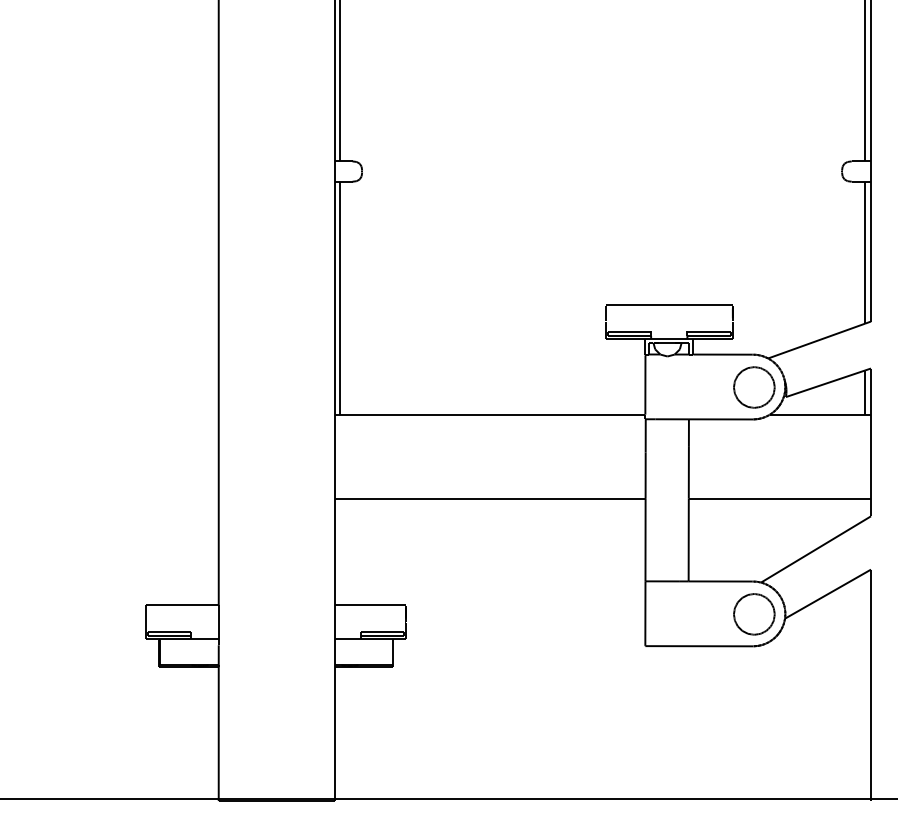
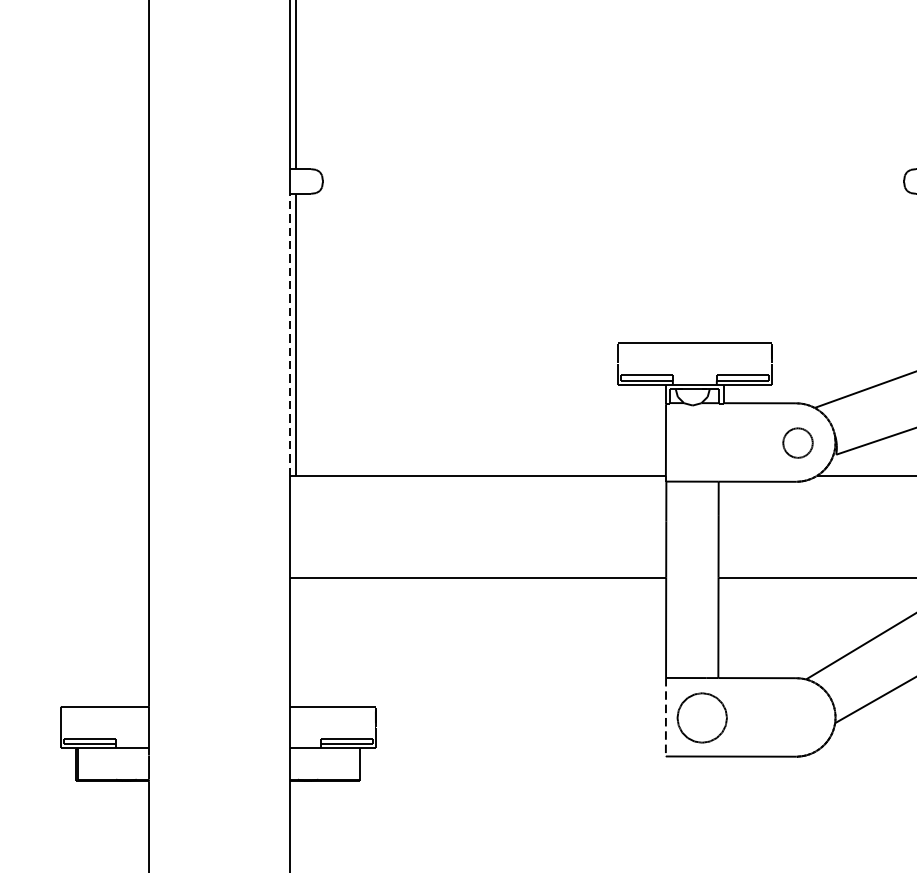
line: (335, 297) -> (290, 334), solid -> dashed
part: (754, 387) -> (798, 443), size x0.6
line: (645, 614) -> (666, 718), solid -> dashed
part: (754, 614) -> (702, 718), moved

